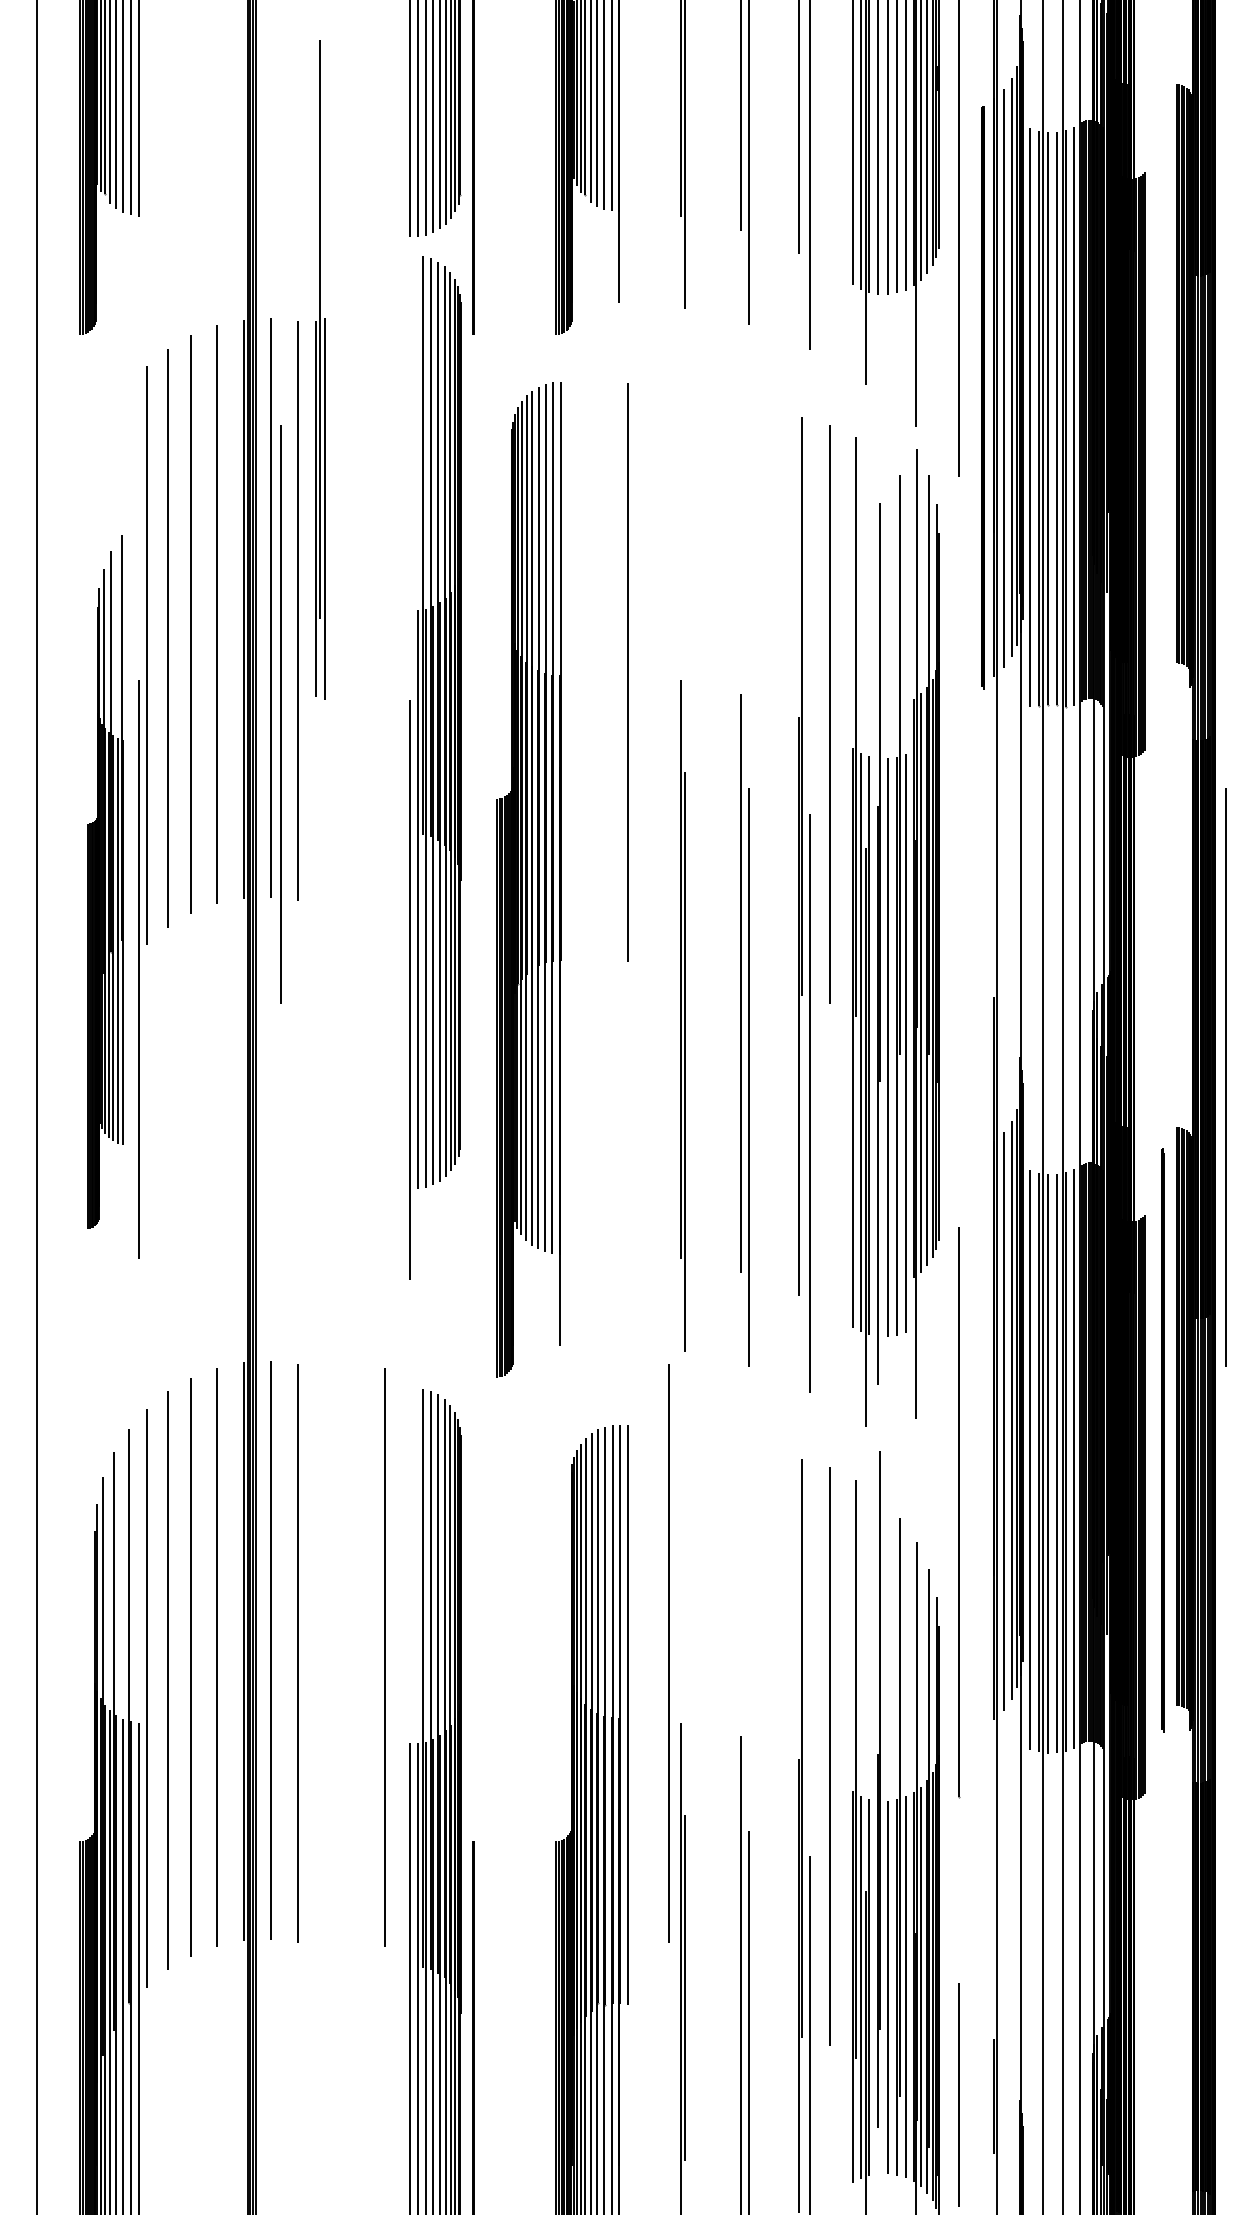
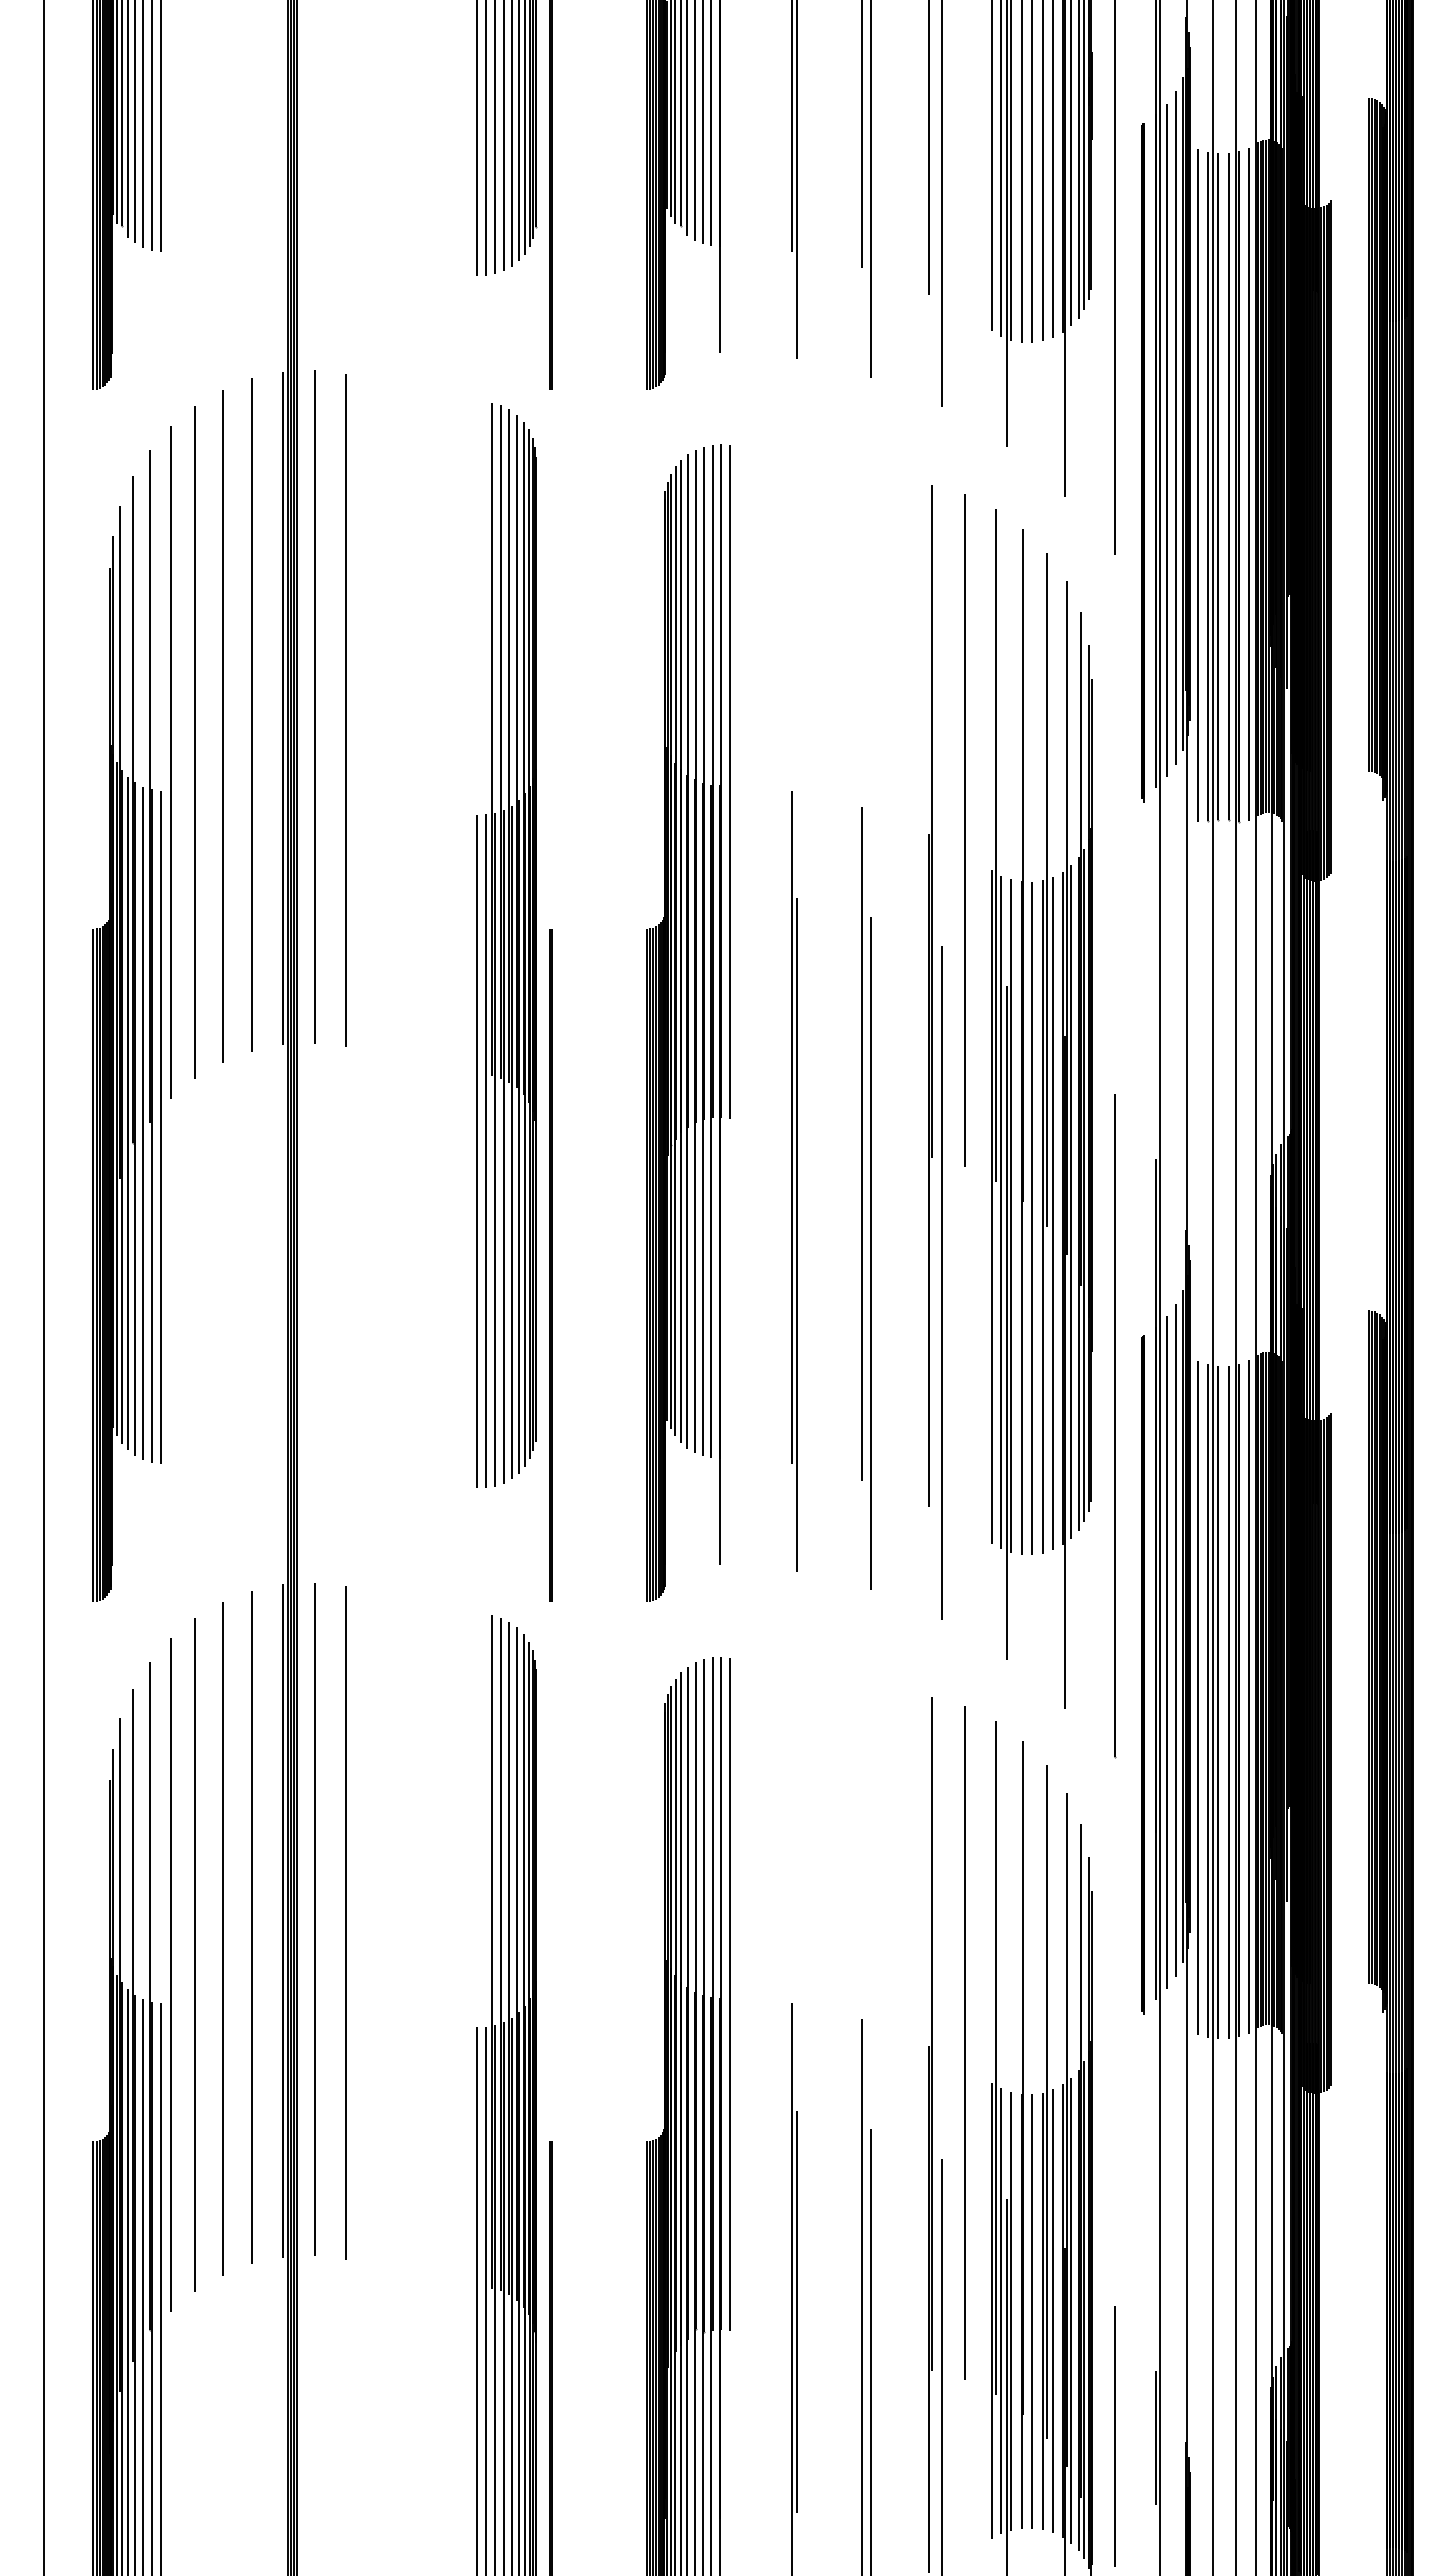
part: (320, 369) -> (372, 429), removed
line: (280, 714) -> (326, 830), removed
part: (438, 722) -> (510, 945), moved
part: (528, 879) -> (683, 1022), moved
part: (105, 881) -> (122, 1025), size x1.43
part: (926, 933) -> (1077, 1144), moved
line: (879, 943) -> (1022, 1041), moved
line: (1225, 1077) -> (1425, 1253), removed
line: (473, 1088) -> (550, 1265), added
line: (1162, 1439) -> (1142, 1674), moved
line: (959, 1512) -> (1115, 1426), moved
line: (667, 1653) -> (776, 1922), removed
line: (383, 1657) -> (446, 1927), removed
line: (879, 1788) -> (1022, 2134), moved

